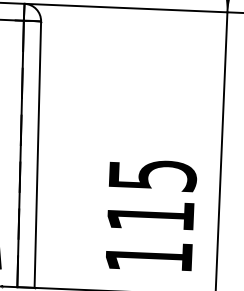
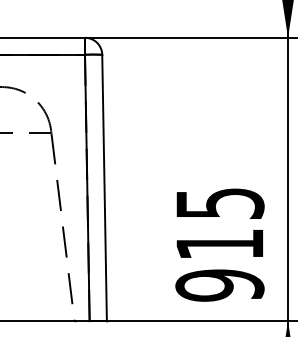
text: (148, 256) -> (219, 285), 115 -> 915

